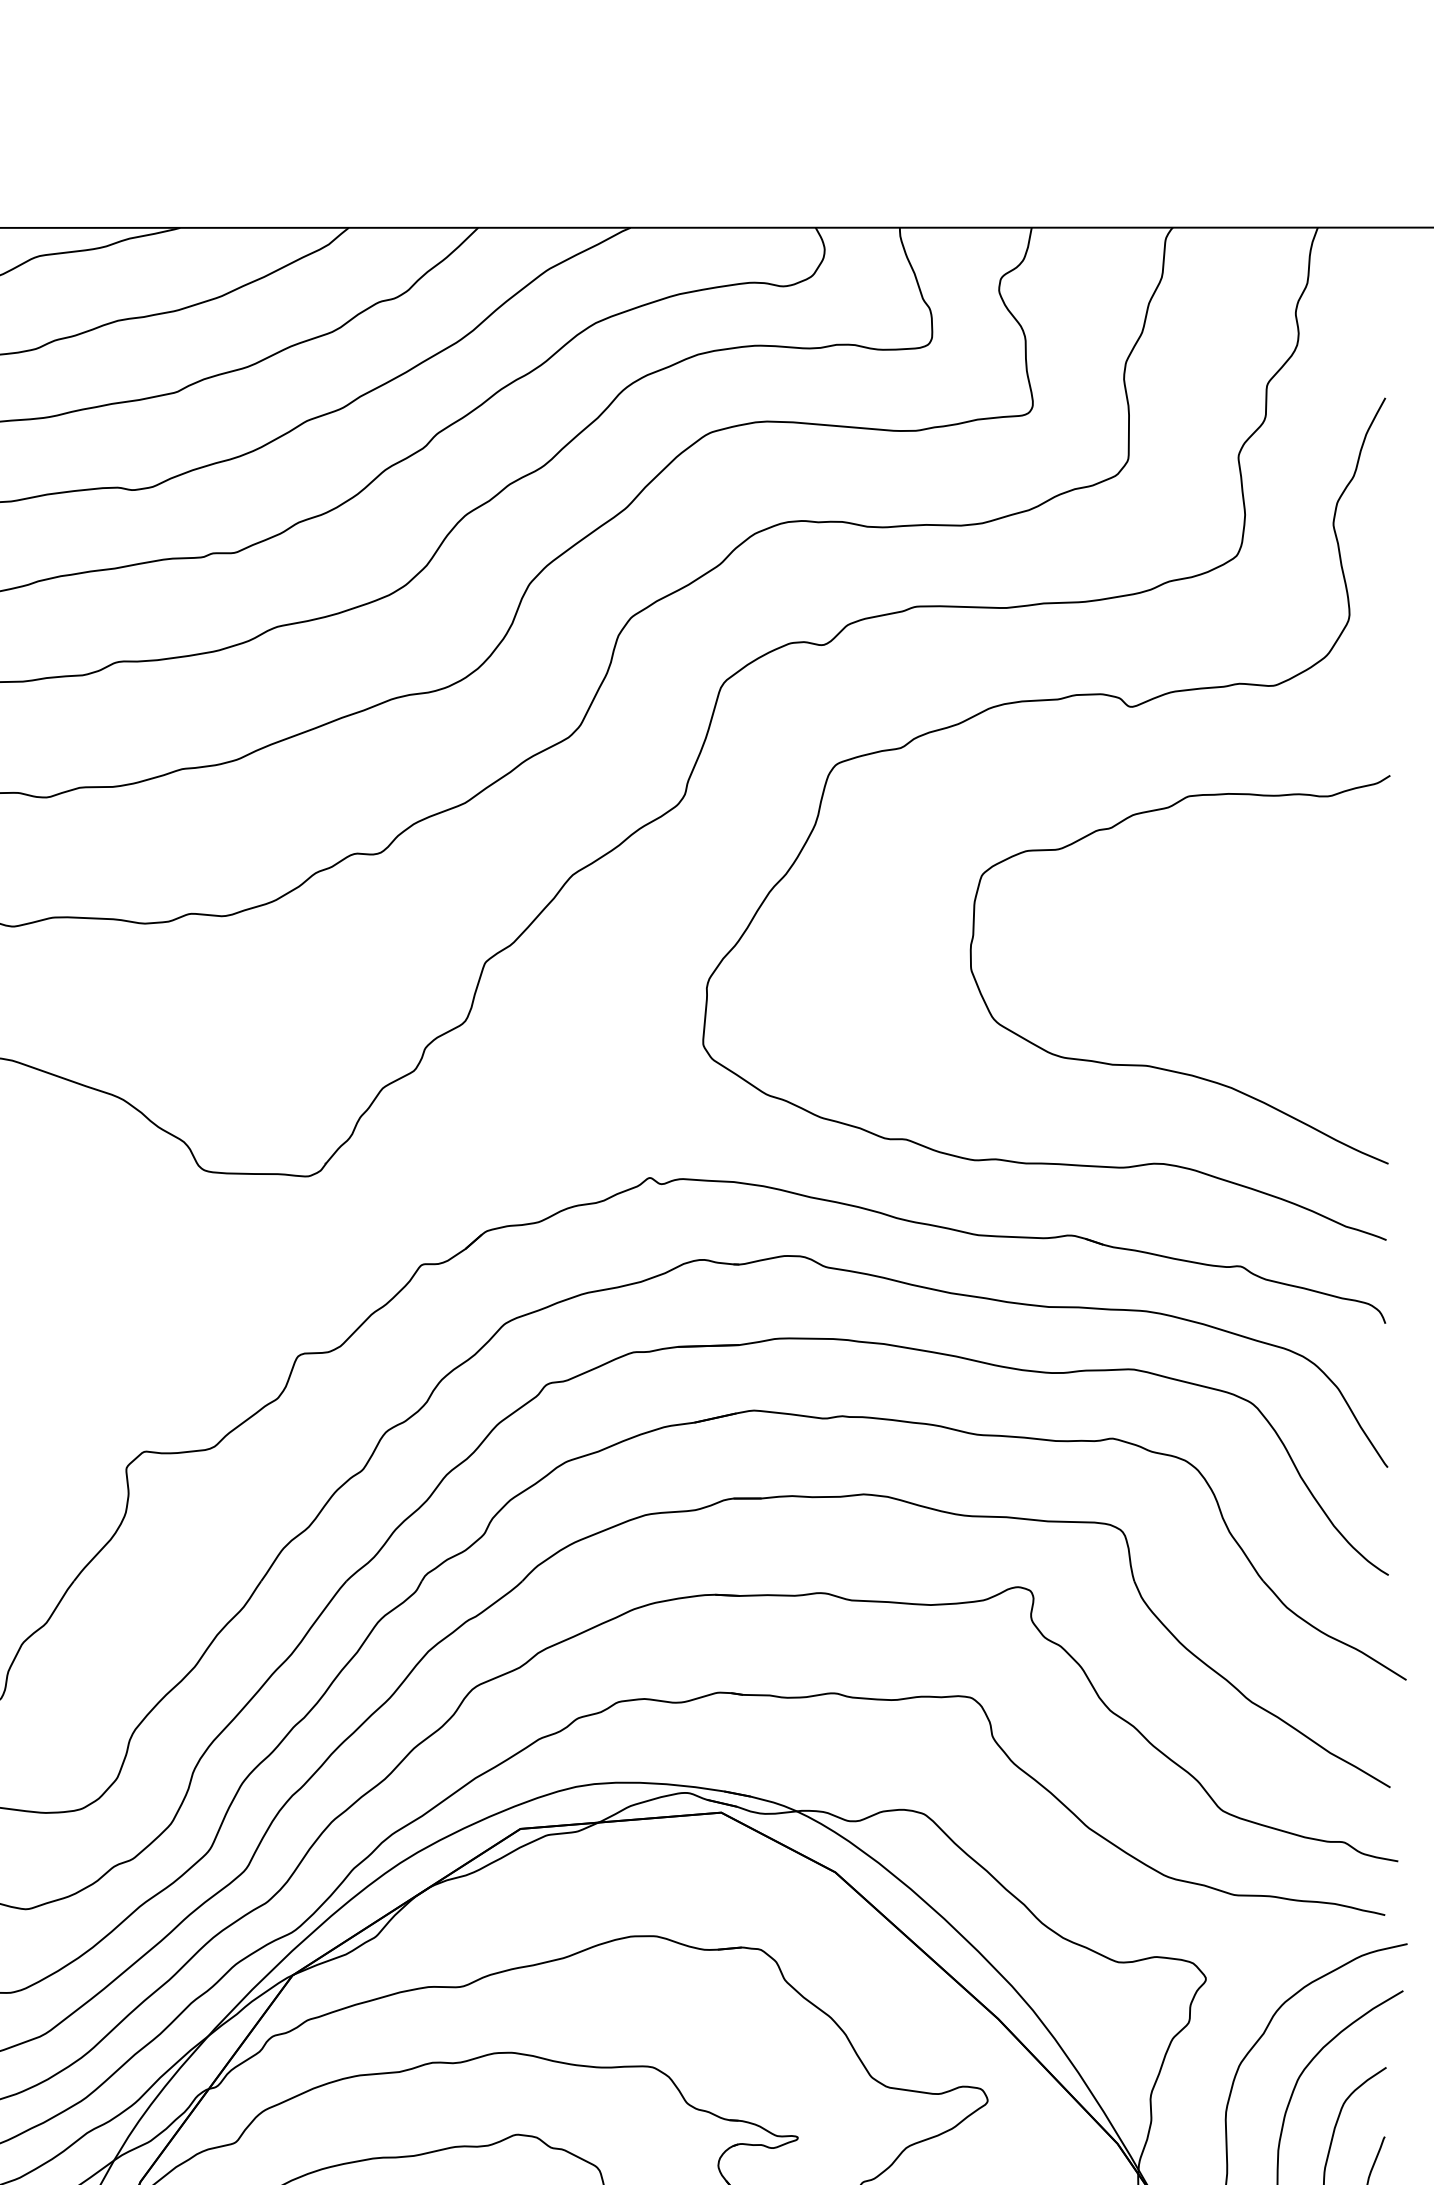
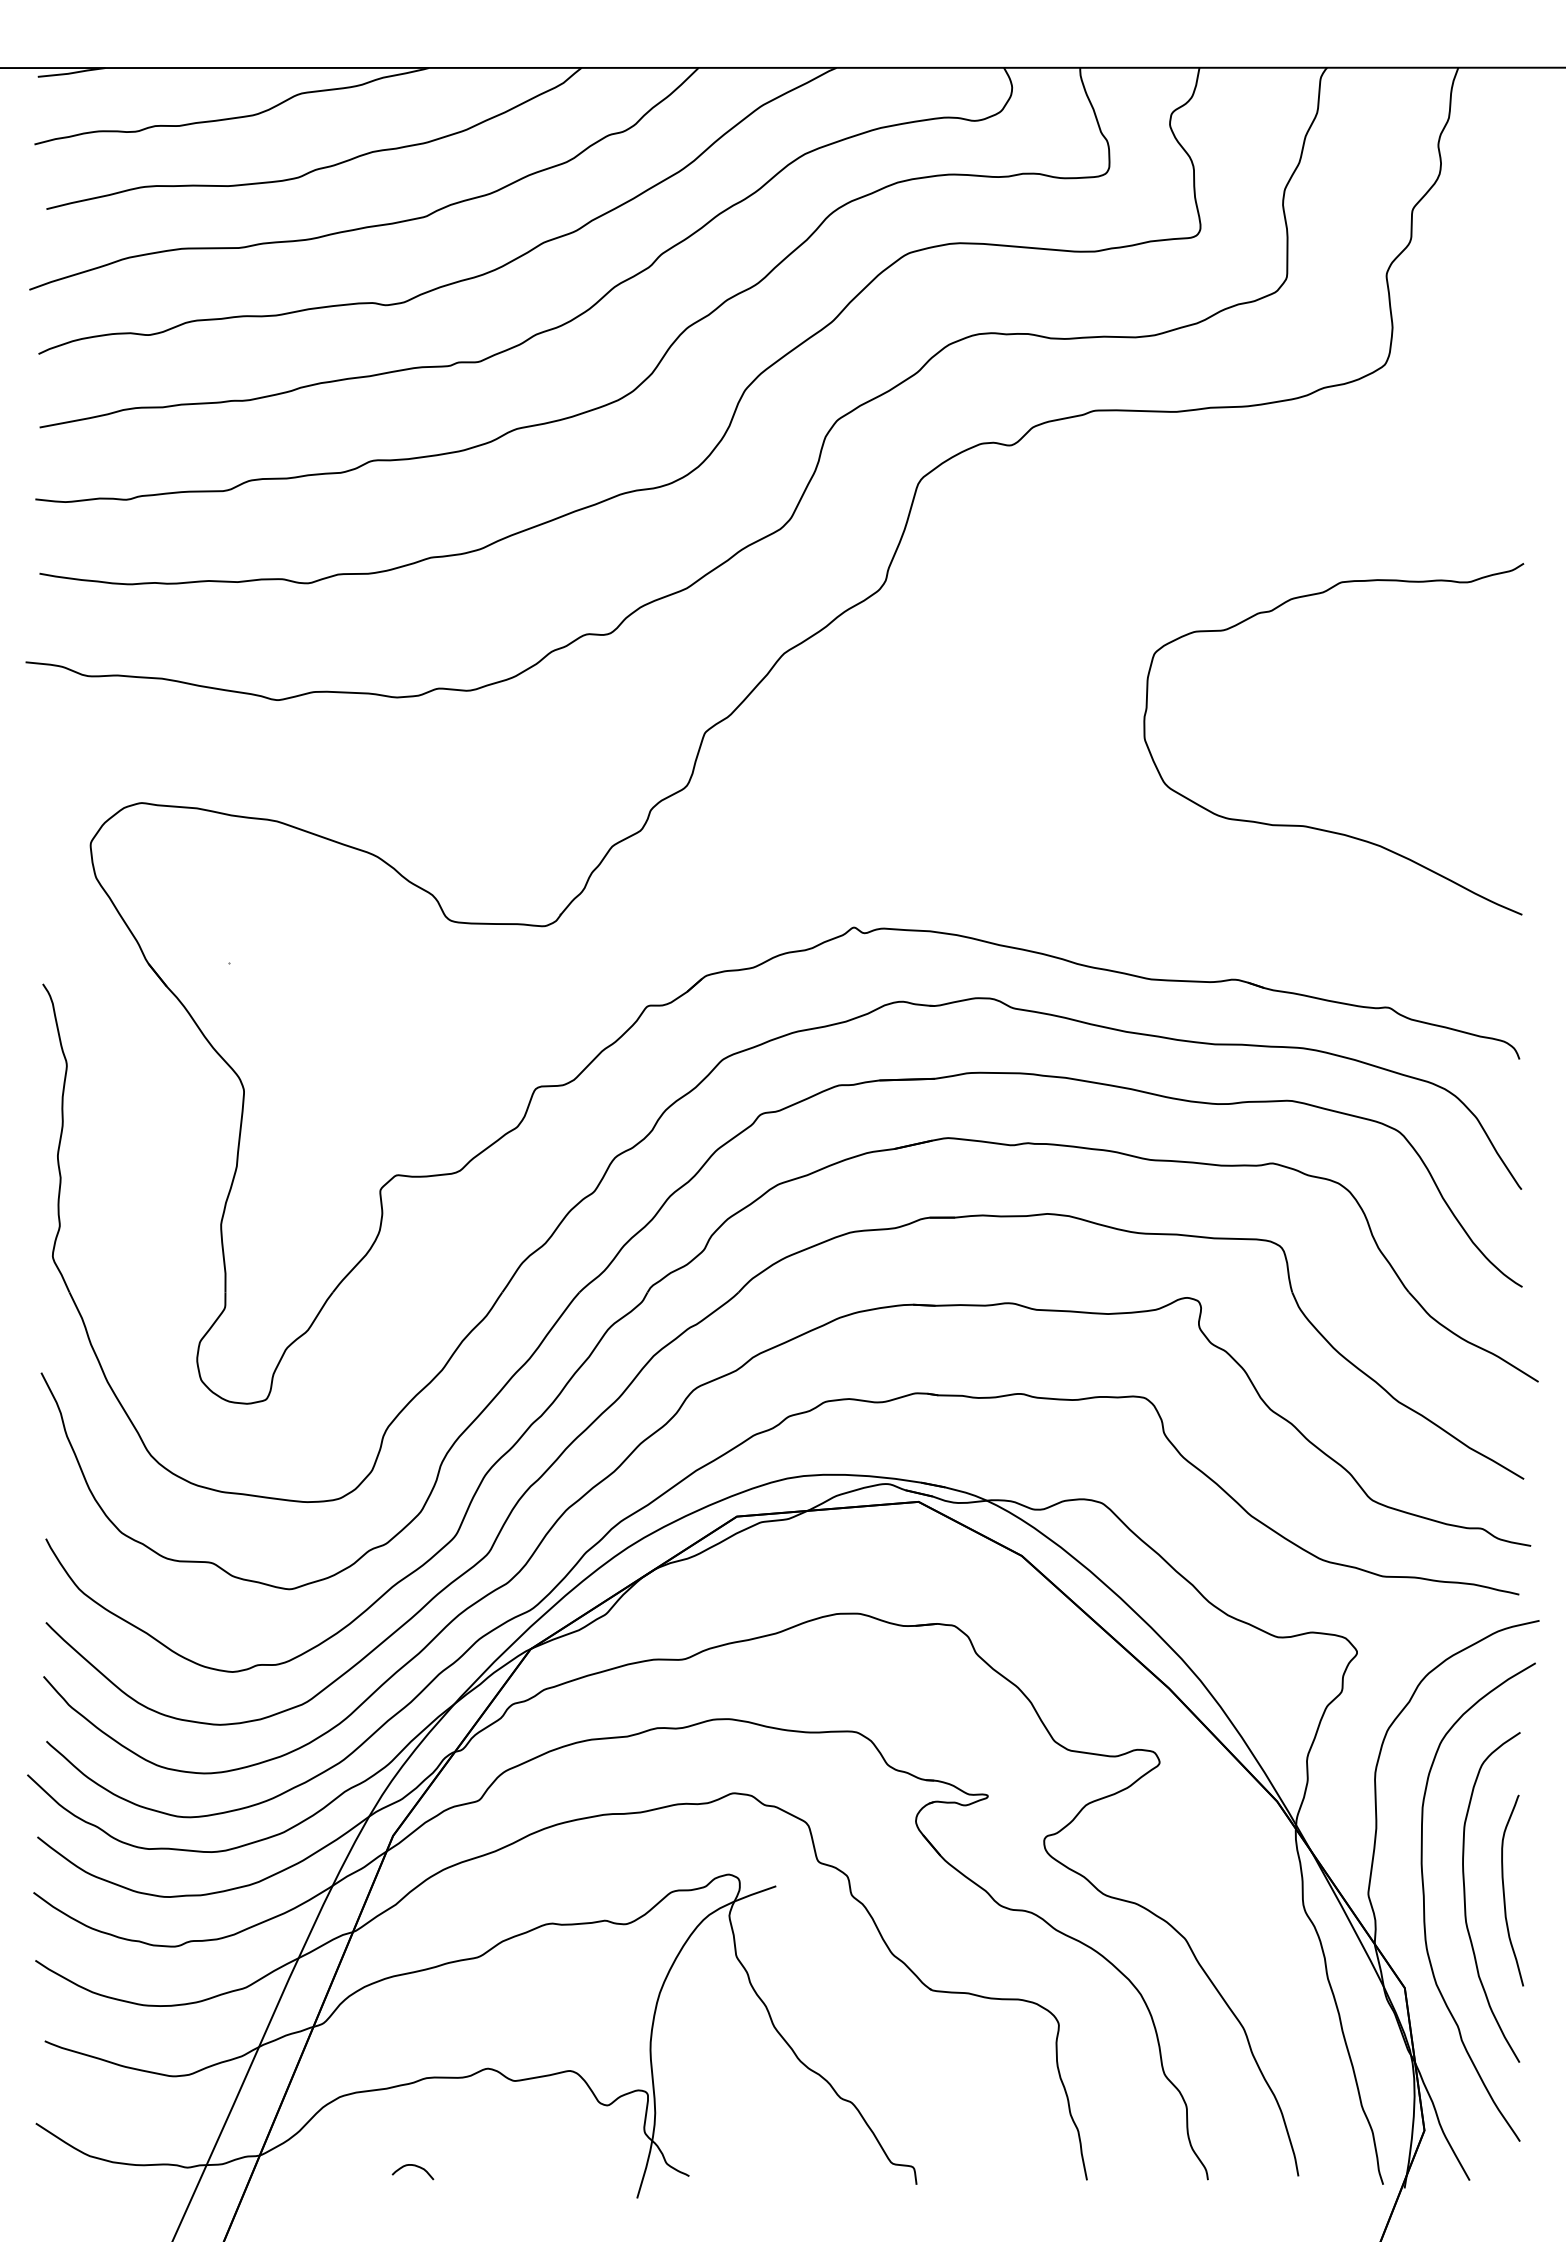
curve: (1043, 701) -> (1210, 496), removed

